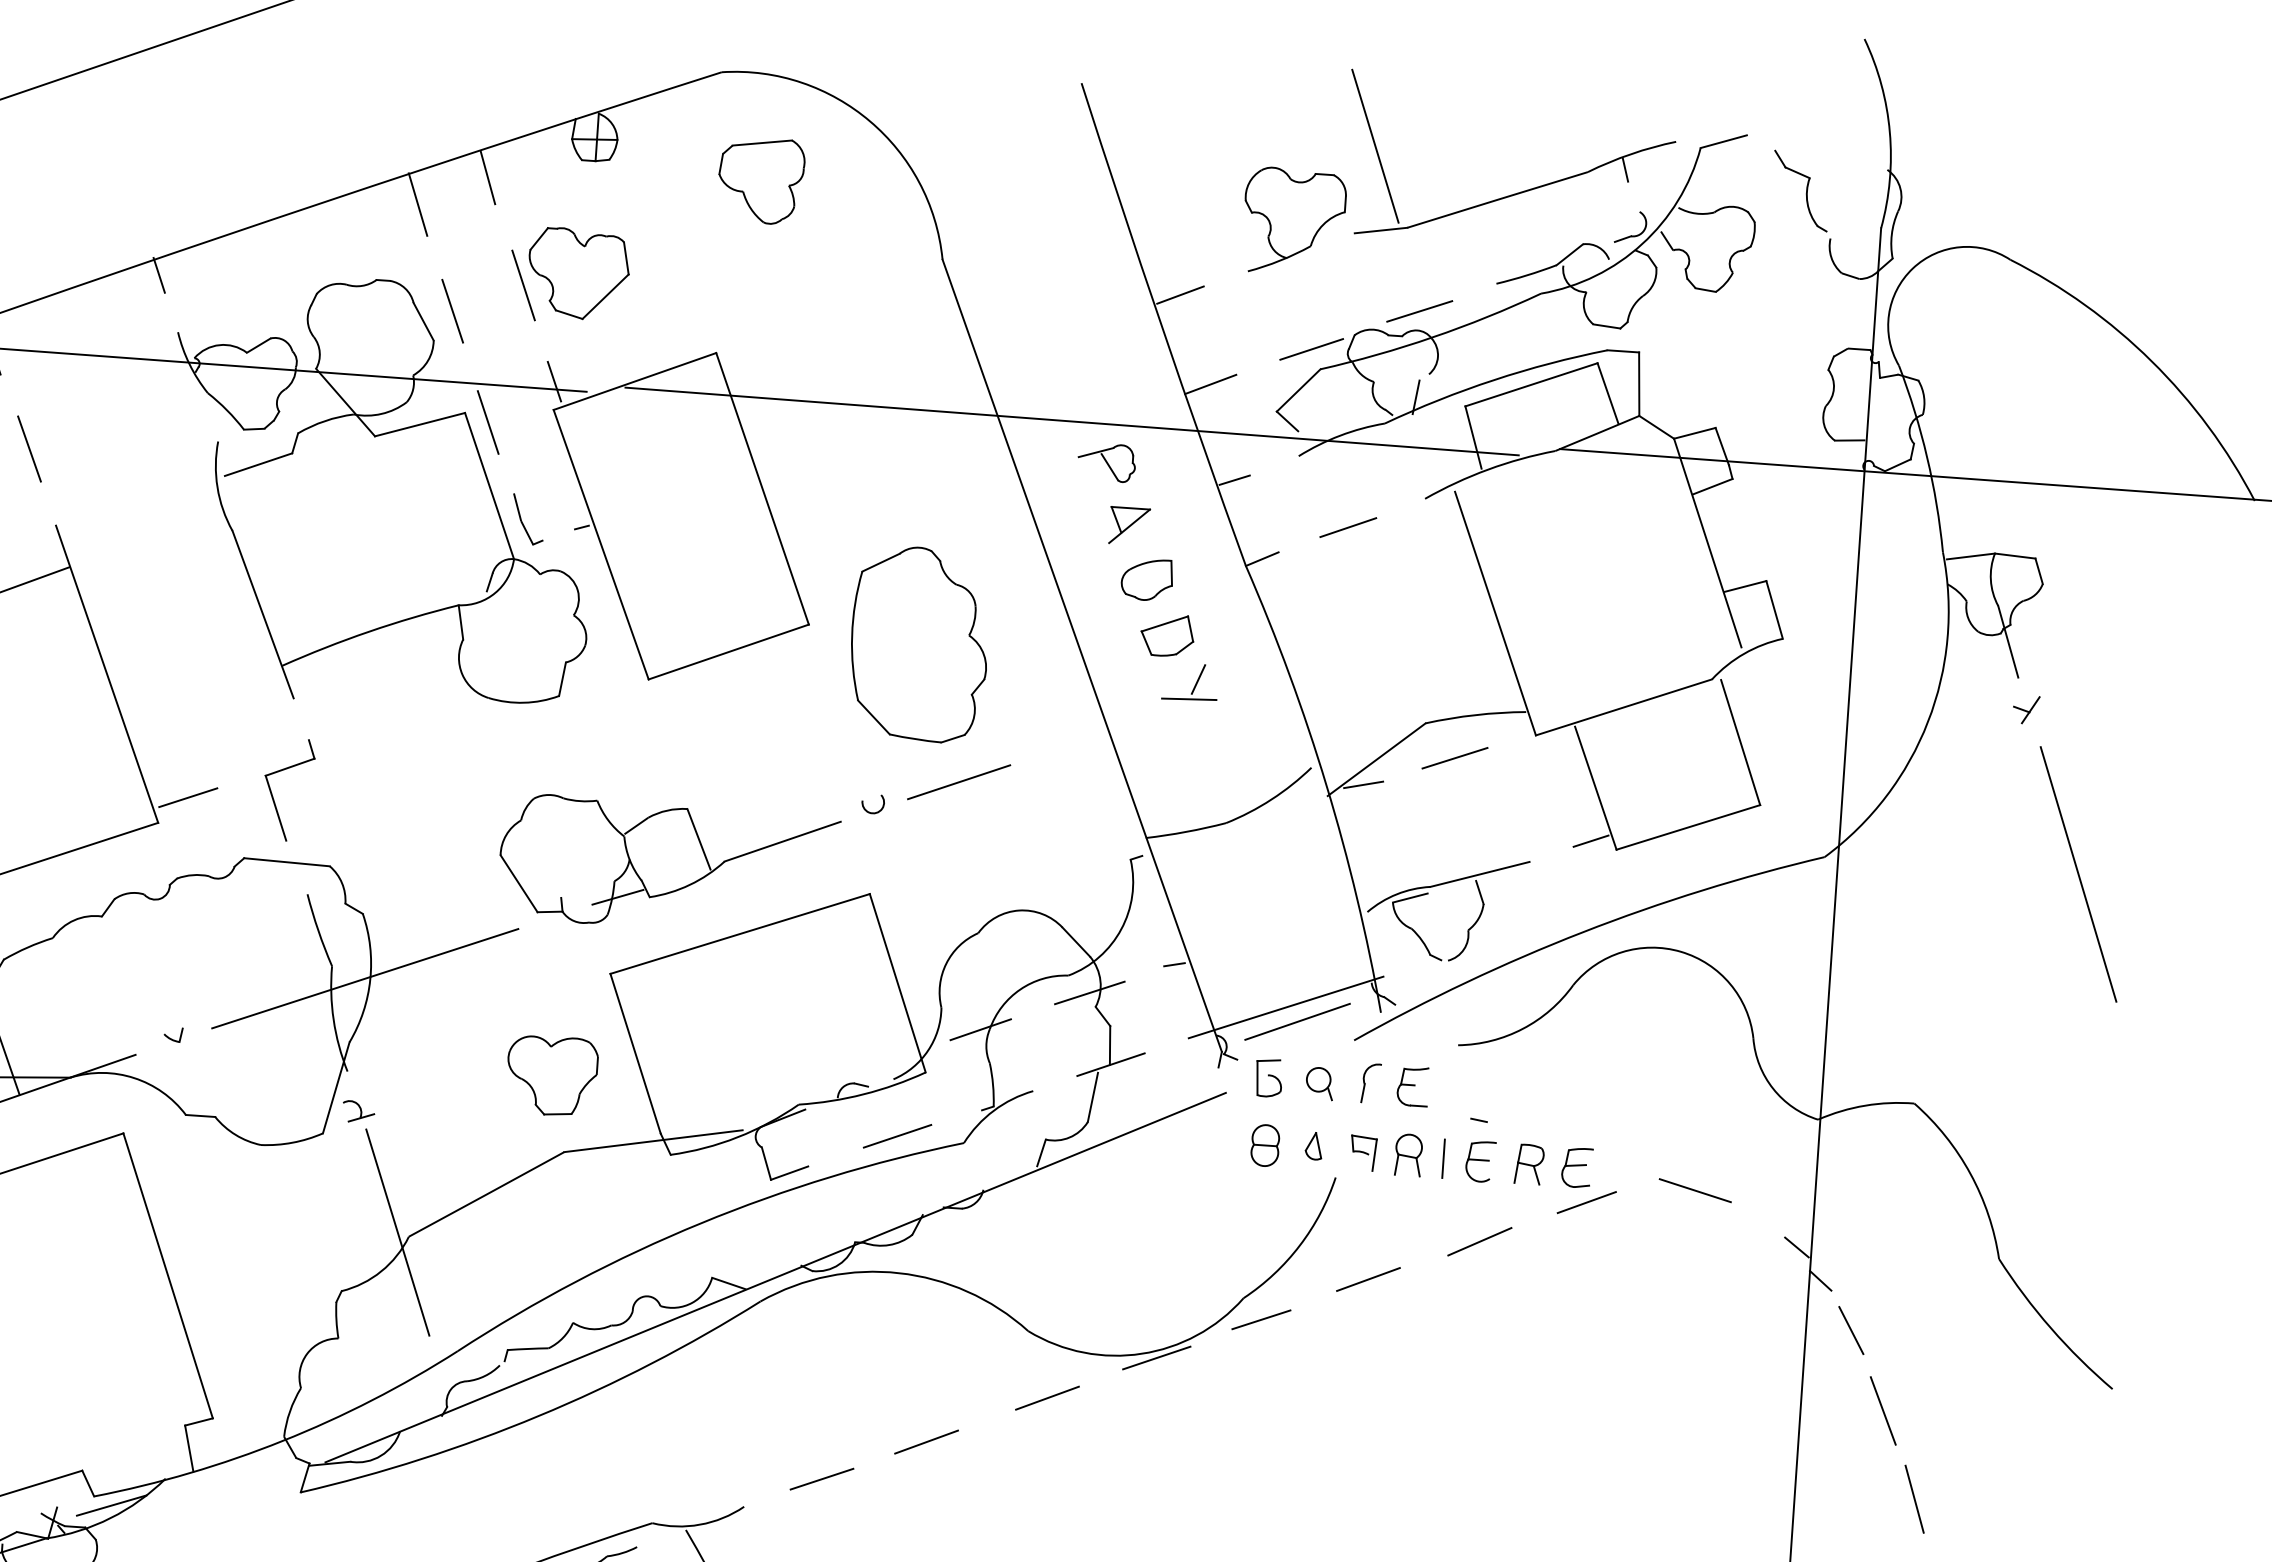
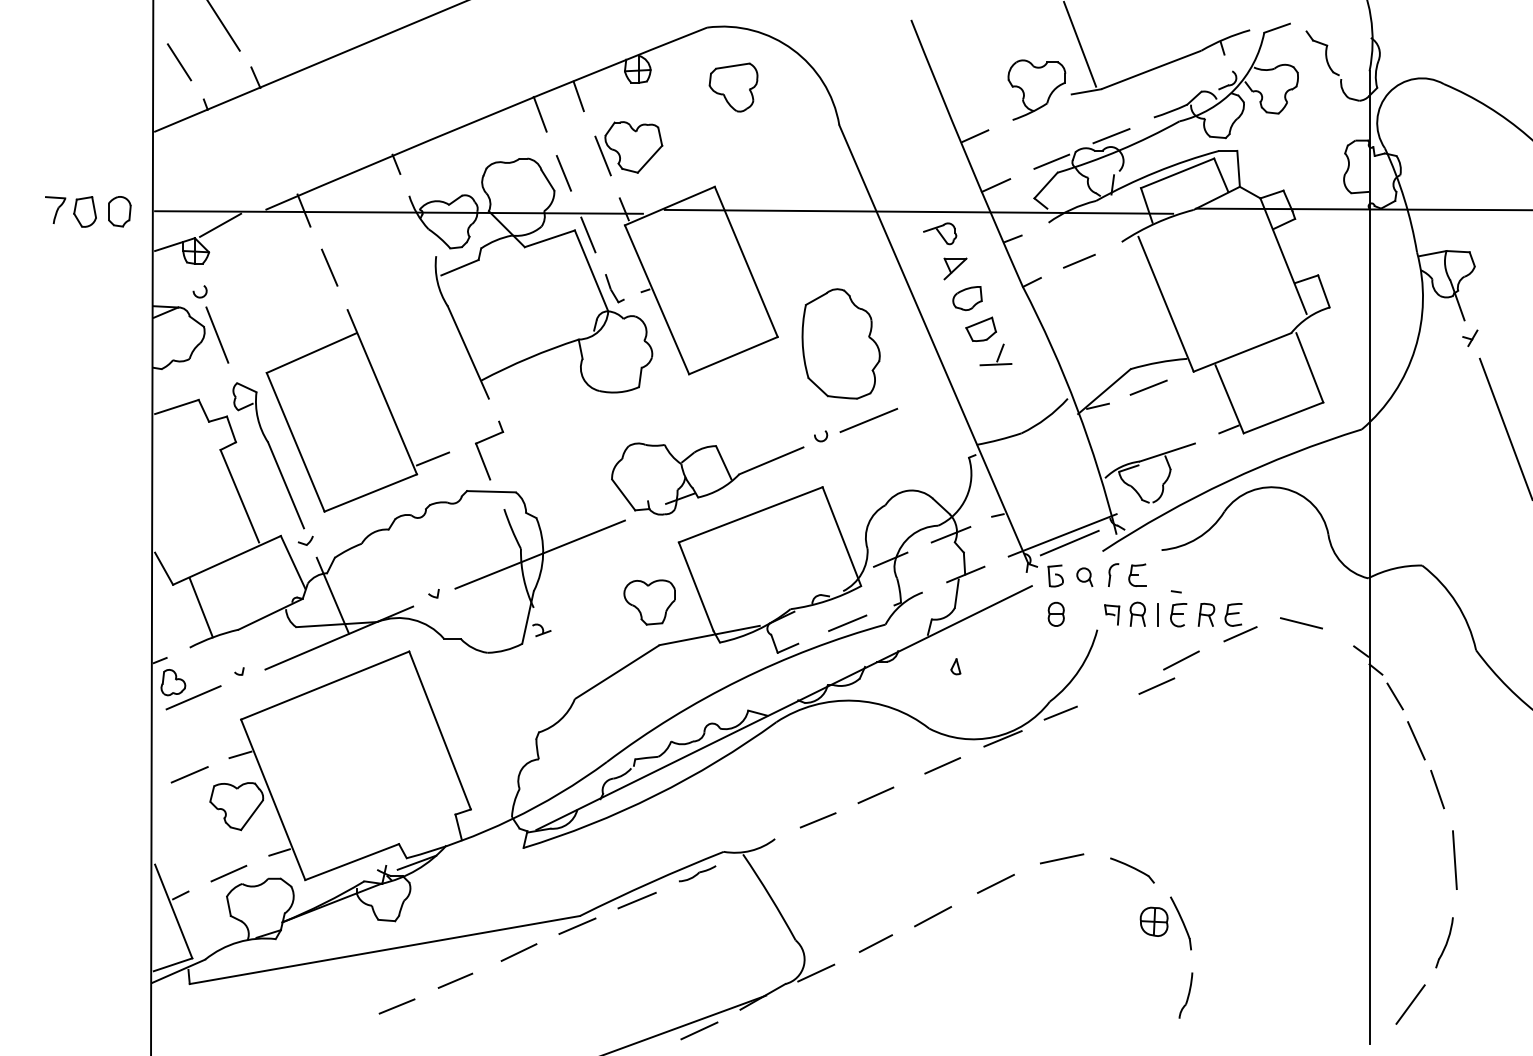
part: (1313, 1145) -> (955, 666), moved
line: (397, 1233) -> (568, 697), removed
line: (1367, 1278) -> (1156, 685), moved

